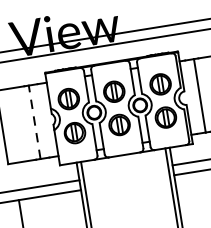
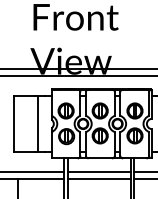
line: (34, 121) -> (38, 123), dashed -> solid
line: (124, 172) -> (98, 171), added
line: (126, 183) -> (98, 179), added

